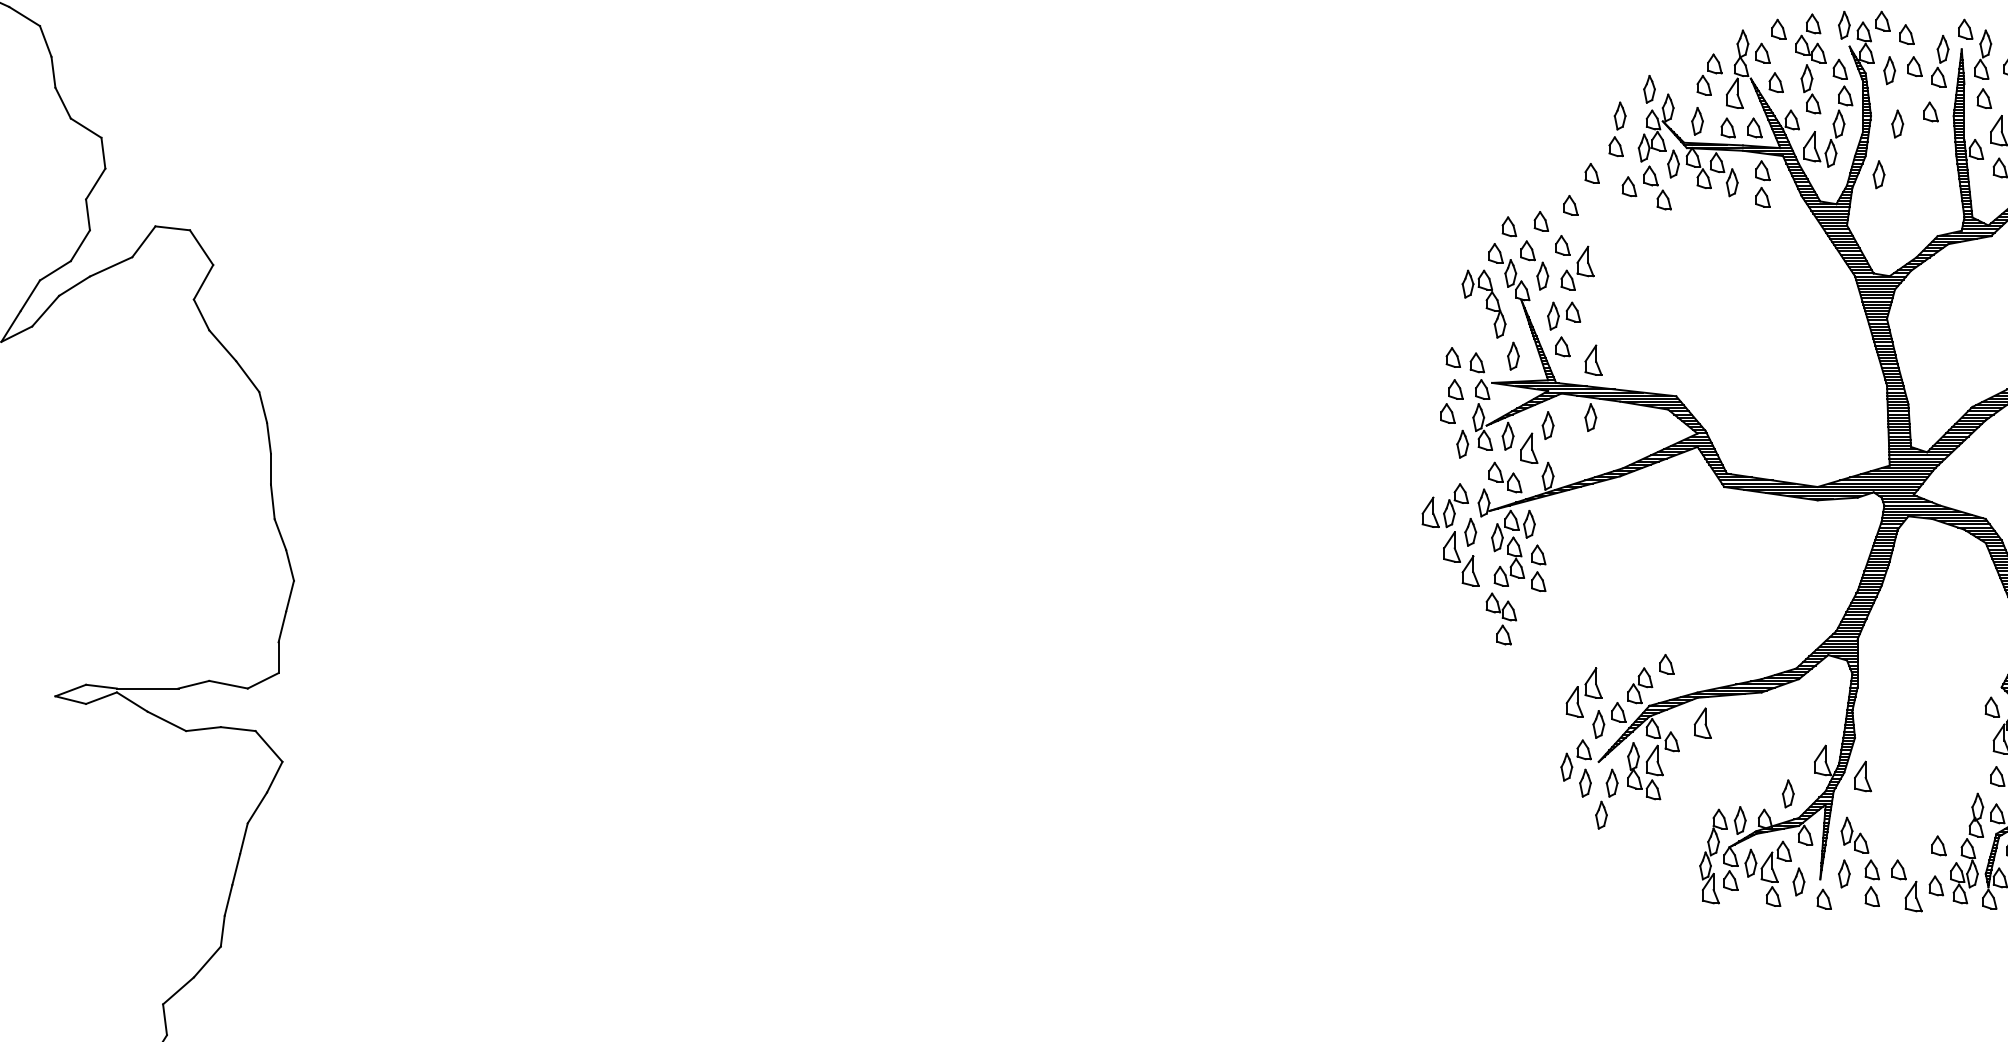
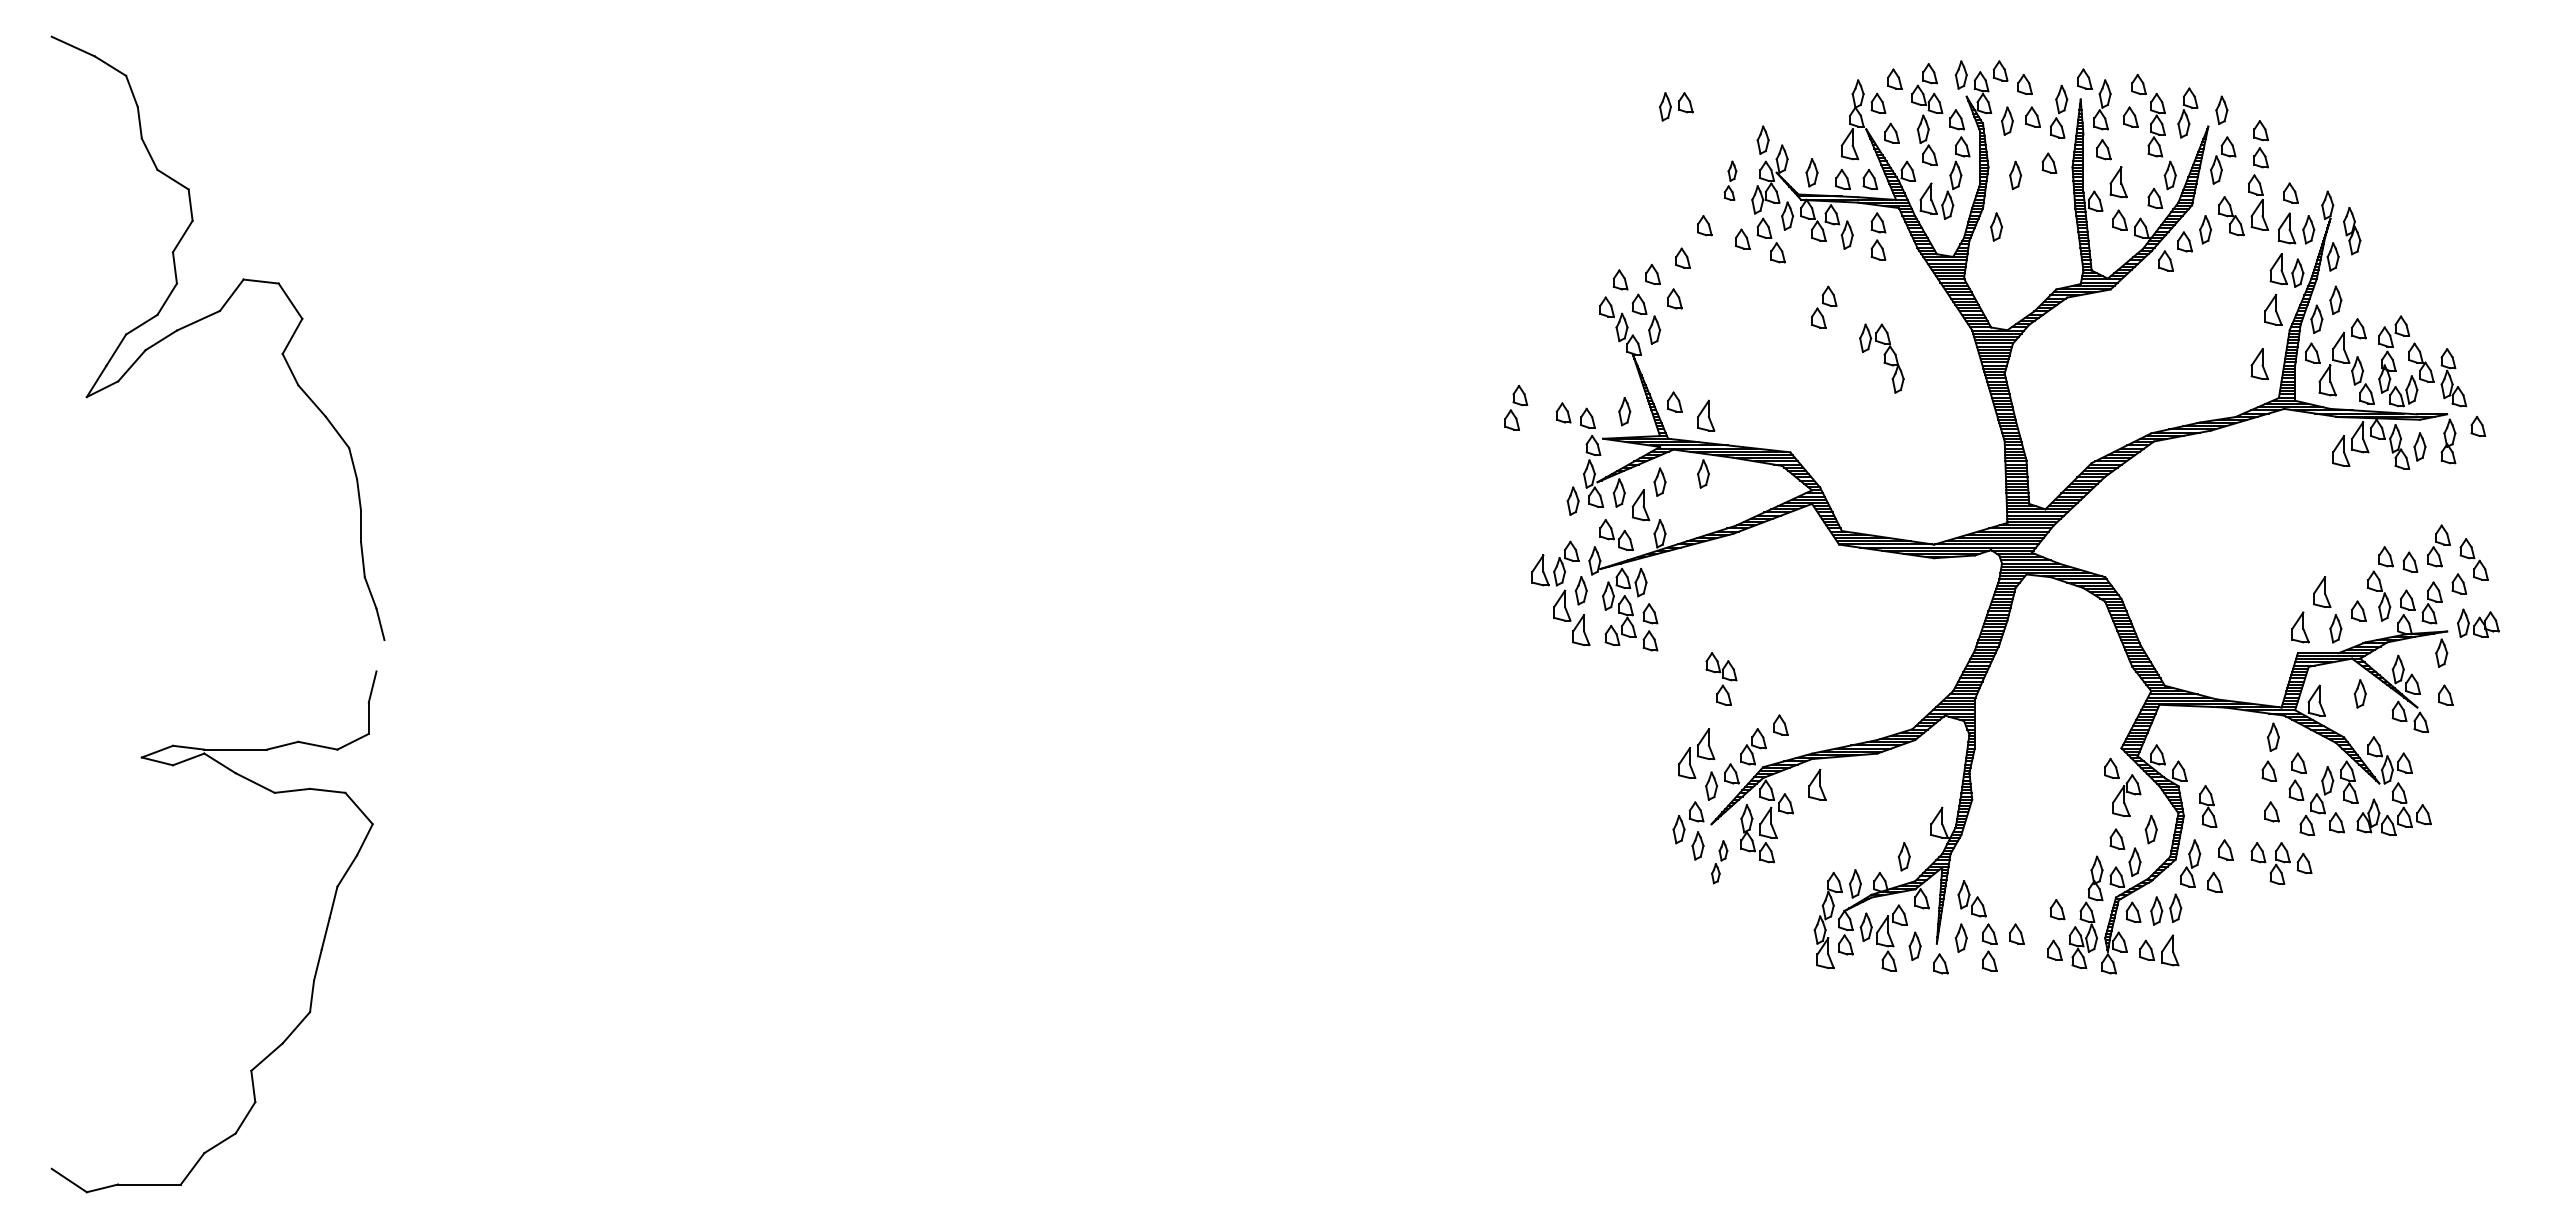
part: (1709, 73) -> (1824, 306), moved
part: (1617, 128) -> (1730, 180), size x0.7
part: (1577, 267) -> (1689, 321), removed
part: (1483, 303) -> (1881, 358), moved
part: (1564, 315) -> (1676, 106), moved
part: (1452, 401) -> (1516, 407), moved
line: (290, 596) -> (380, 655), removed
part: (1501, 618) -> (1721, 678), moved
part: (1863, 775) -> (1980, 838), removed
part: (1606, 799) -> (1719, 862), size x0.7
part: (1913, 896) -> (2031, 961), removed

